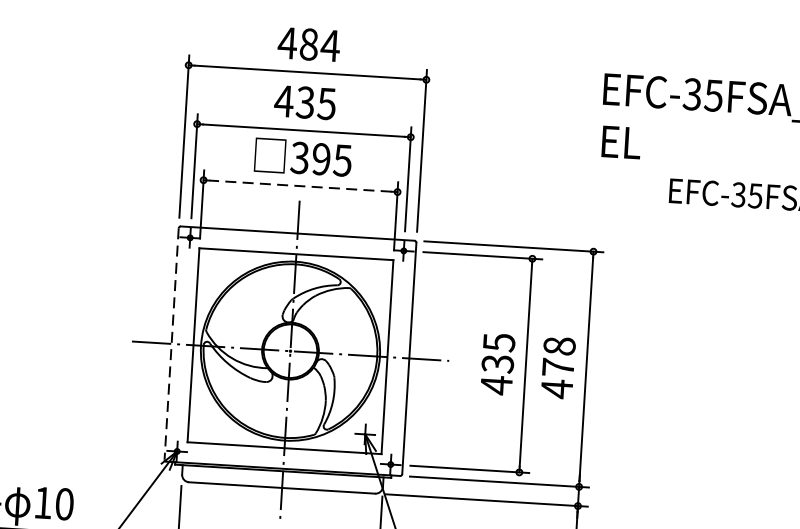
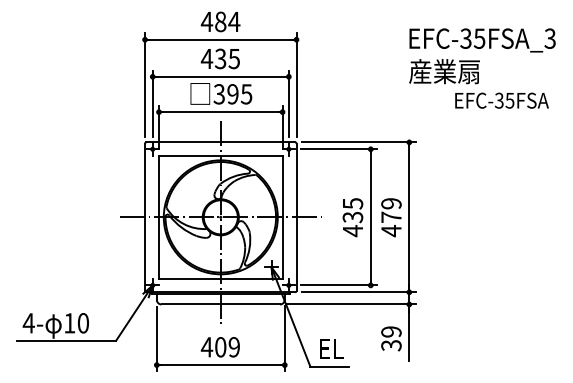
text: (655, 143) -> (444, 71), EL -> 産業扇
line: (300, 186) -> (220, 112), dashed -> solid
line: (172, 344) -> (145, 217), dashed -> solid
text: (559, 345) -> (391, 203), 478 -> 479

